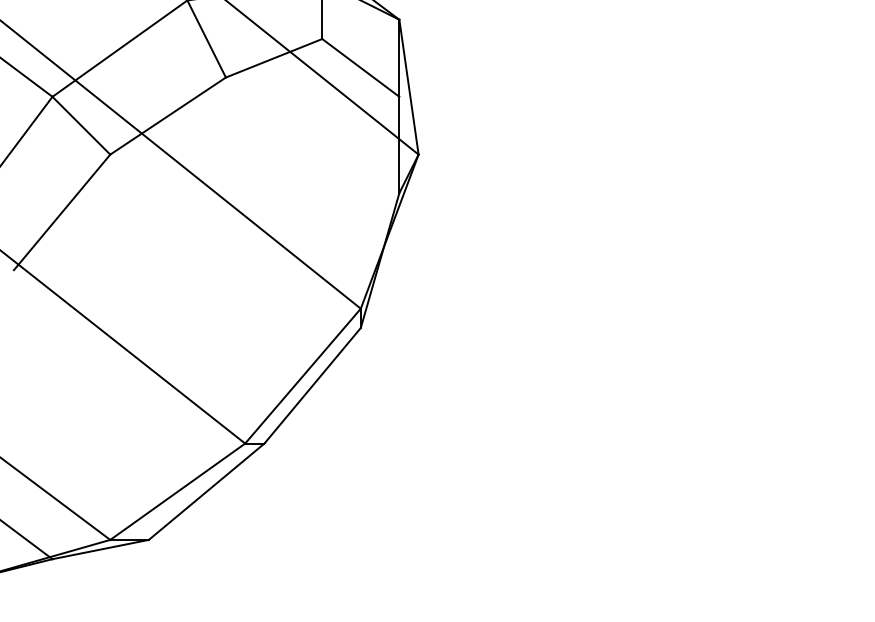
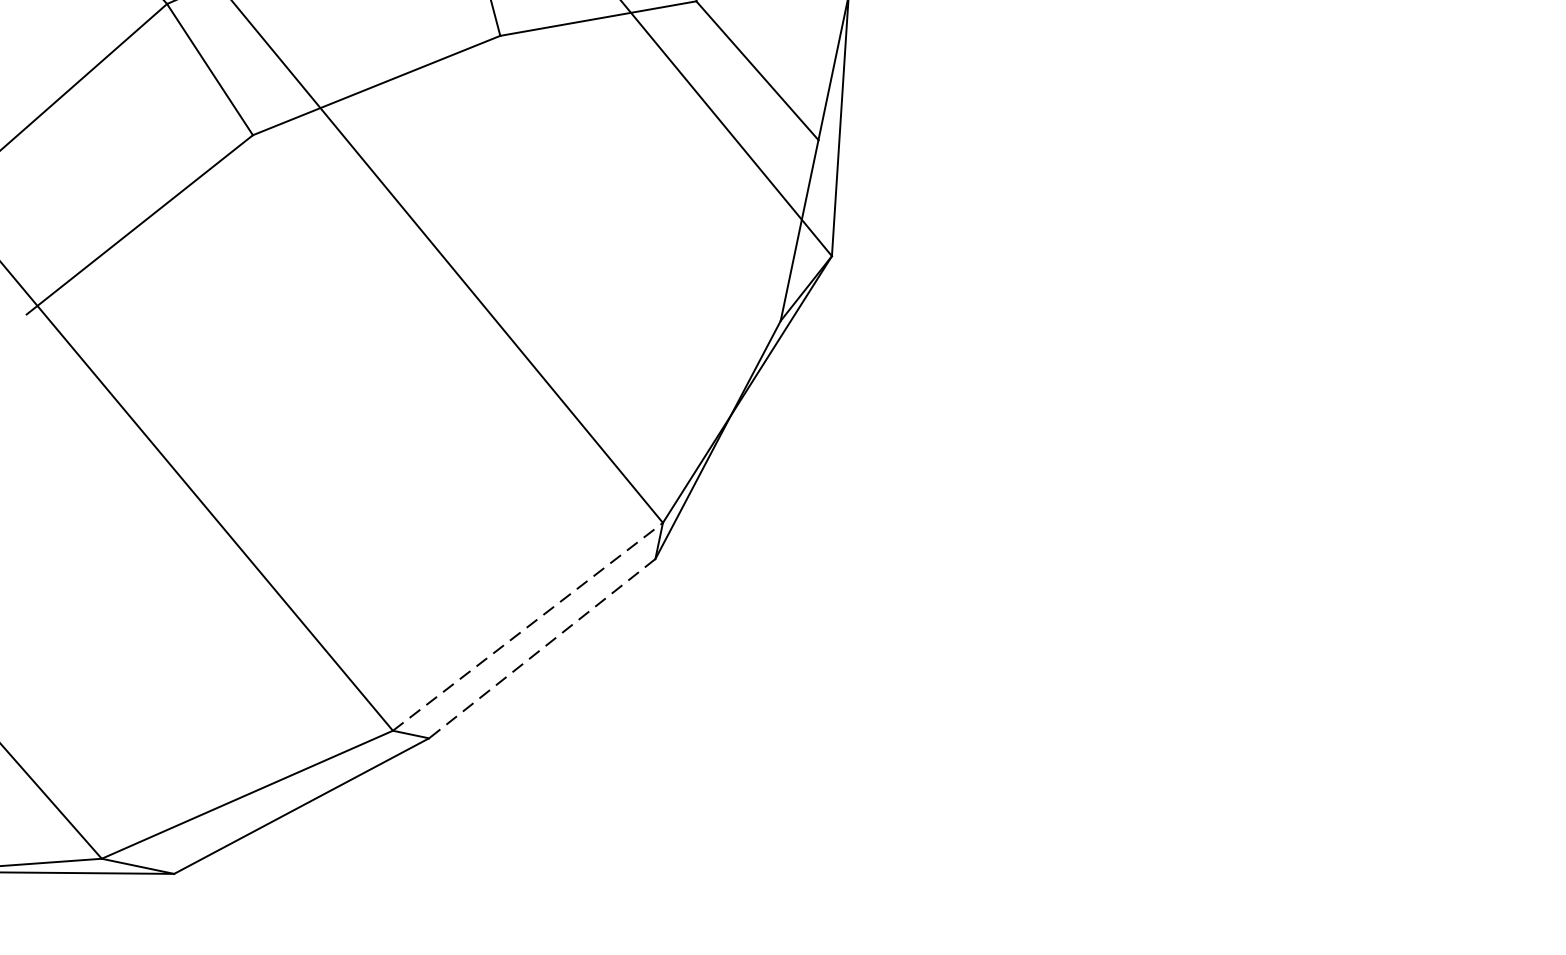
line: (303, 376) -> (528, 627), solid -> dashed
line: (312, 386) -> (541, 649), solid -> dashed

